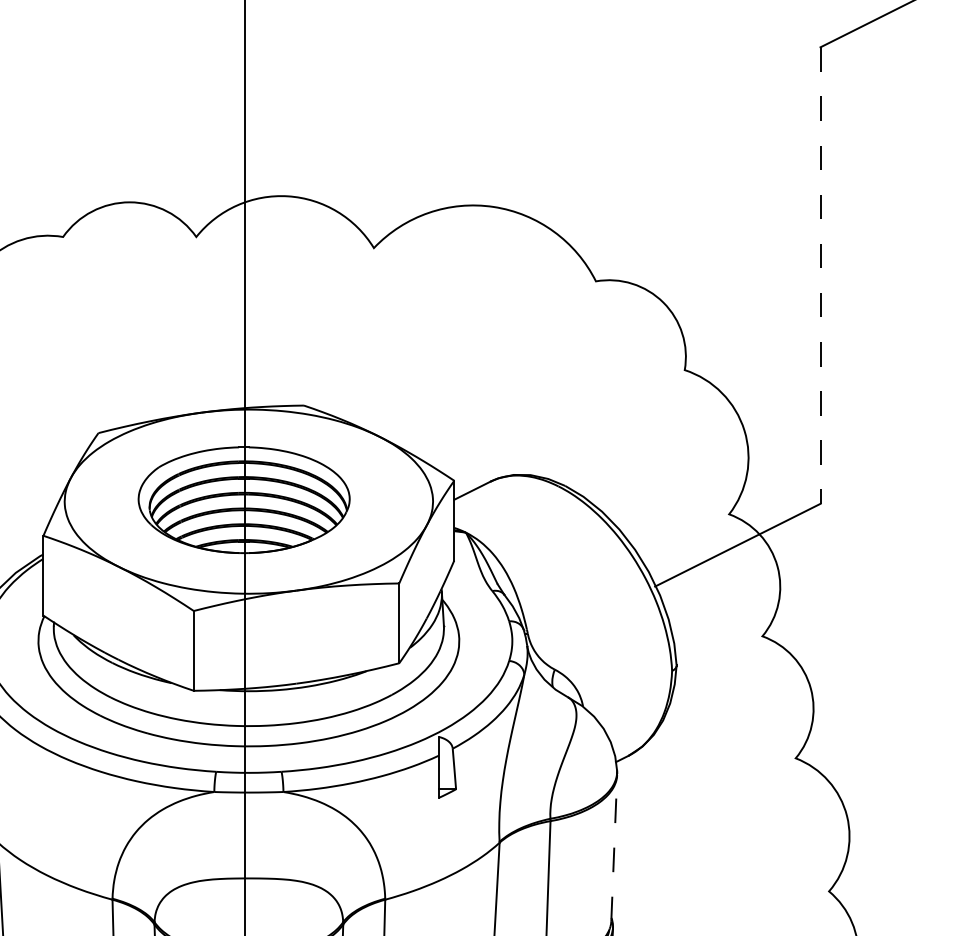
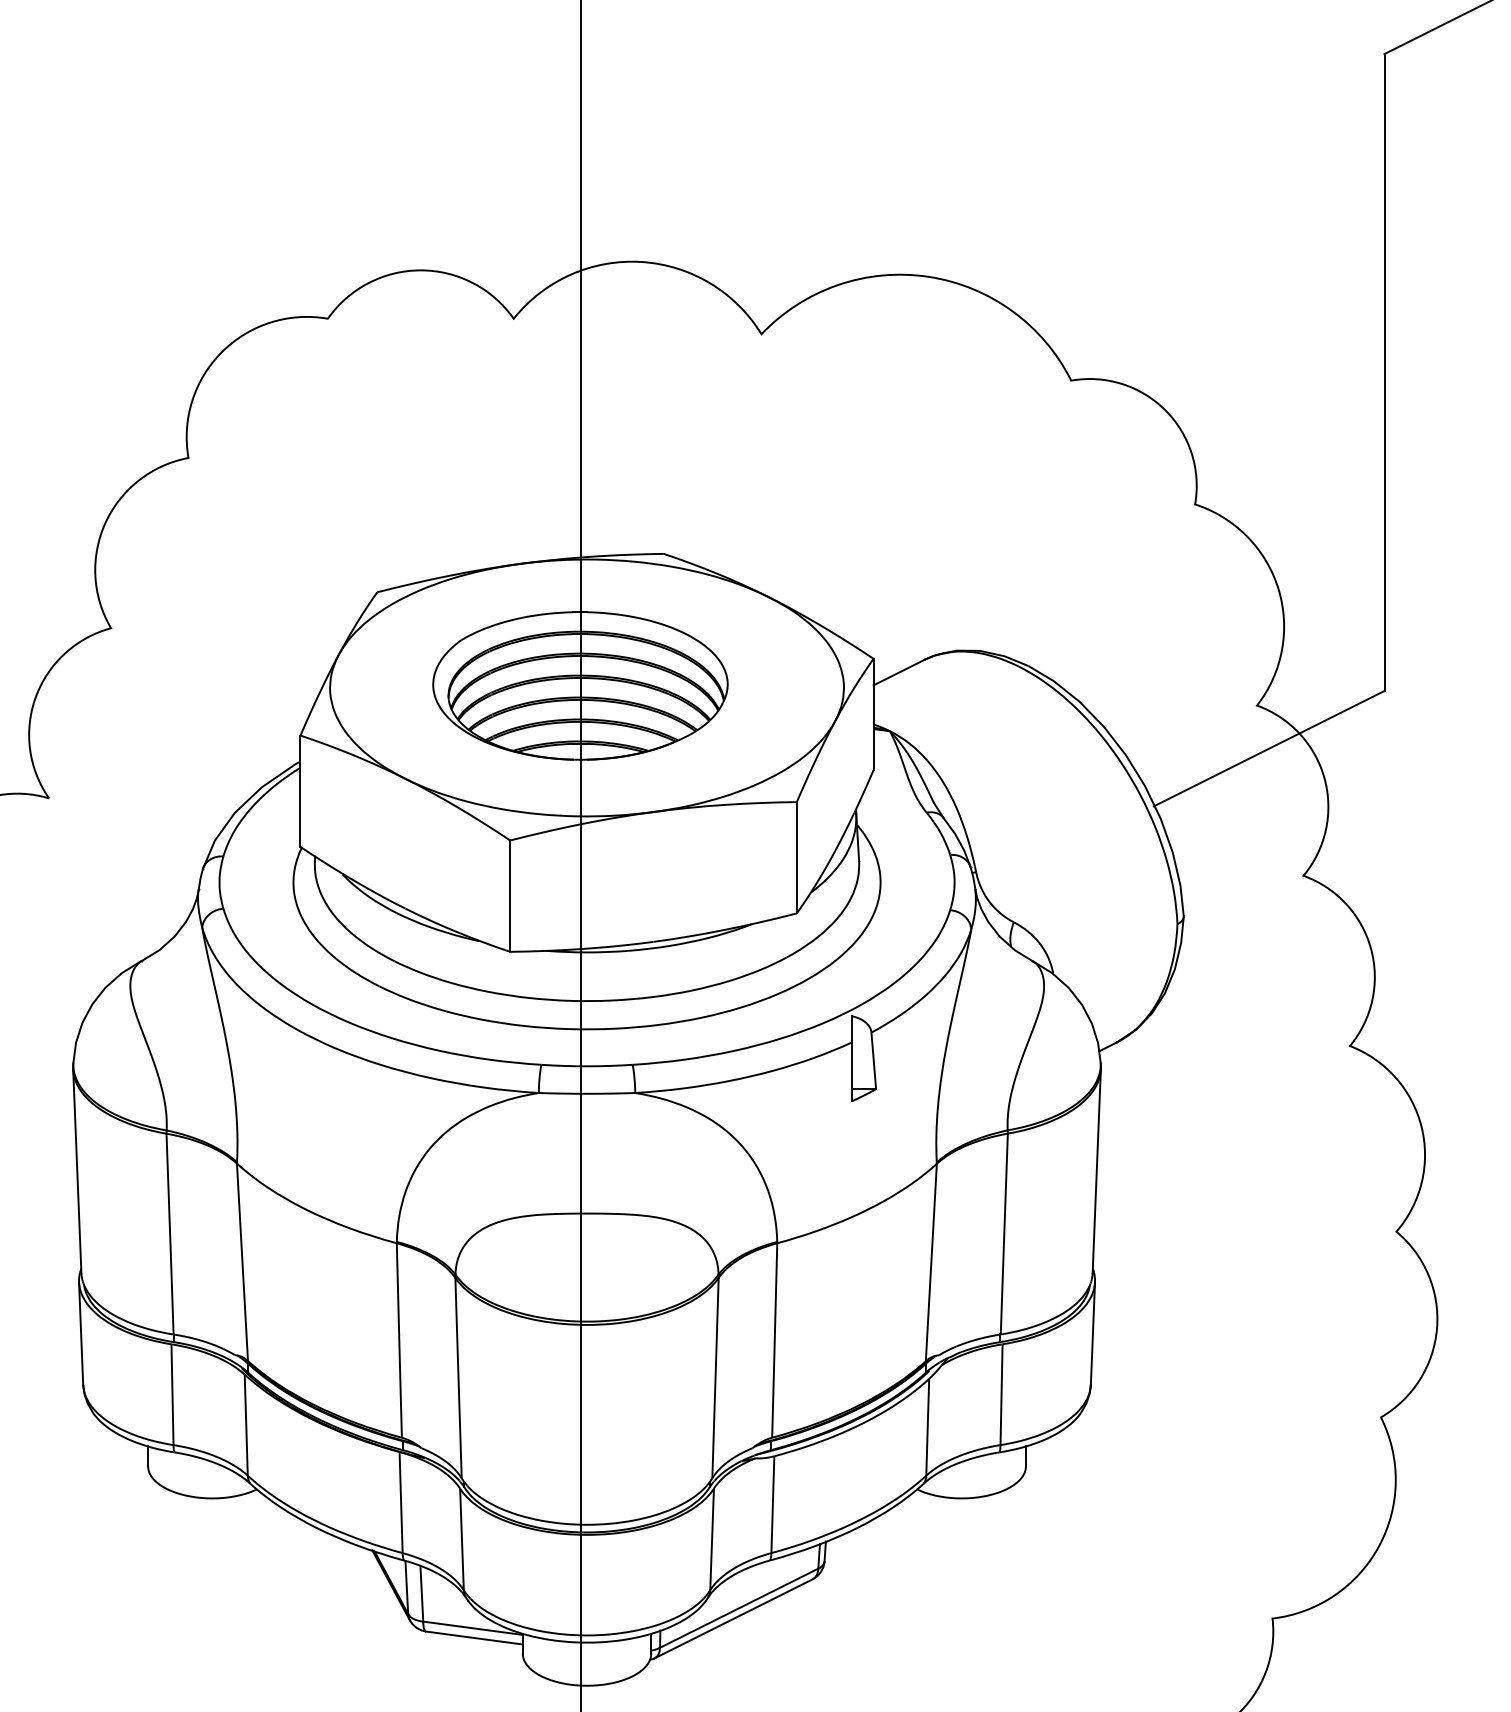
line: (820, 276) -> (1384, 373), dashed -> solid
line: (614, 847) -> (1096, 1170), dashed -> solid

